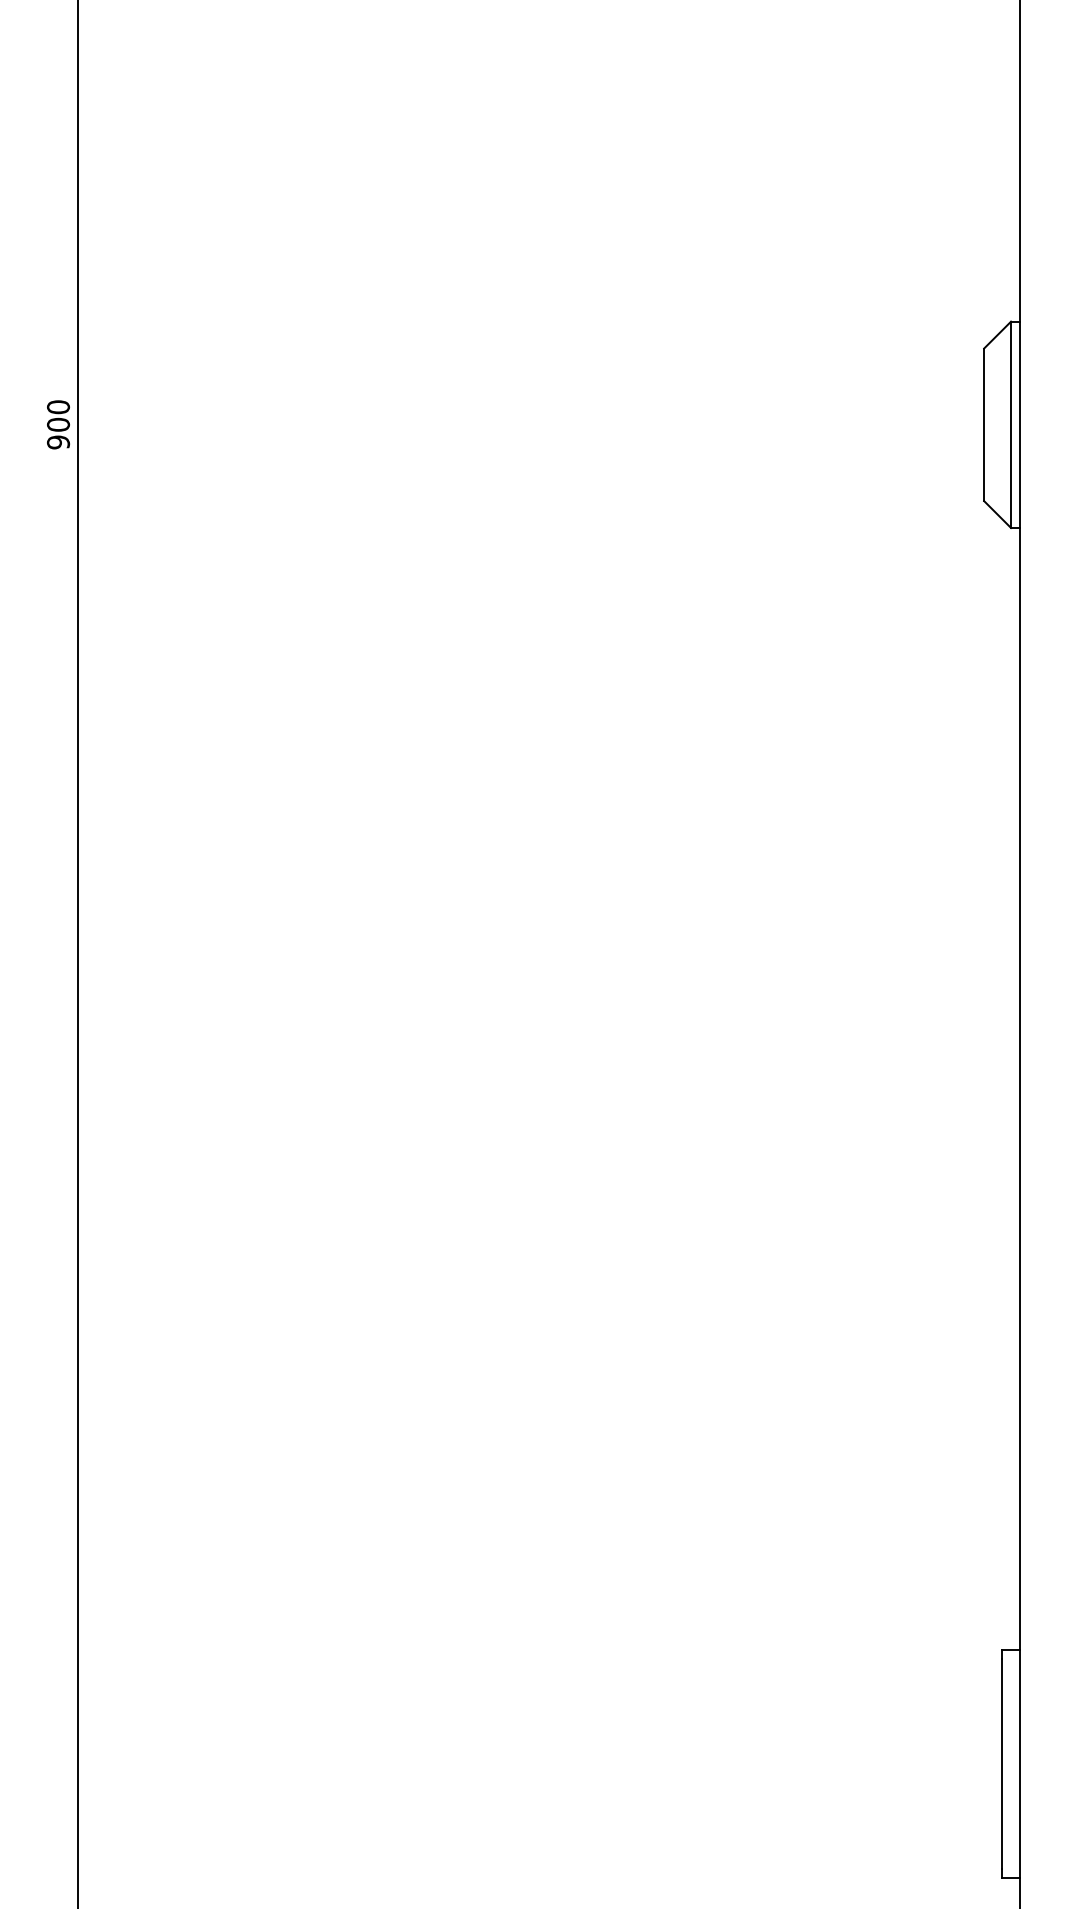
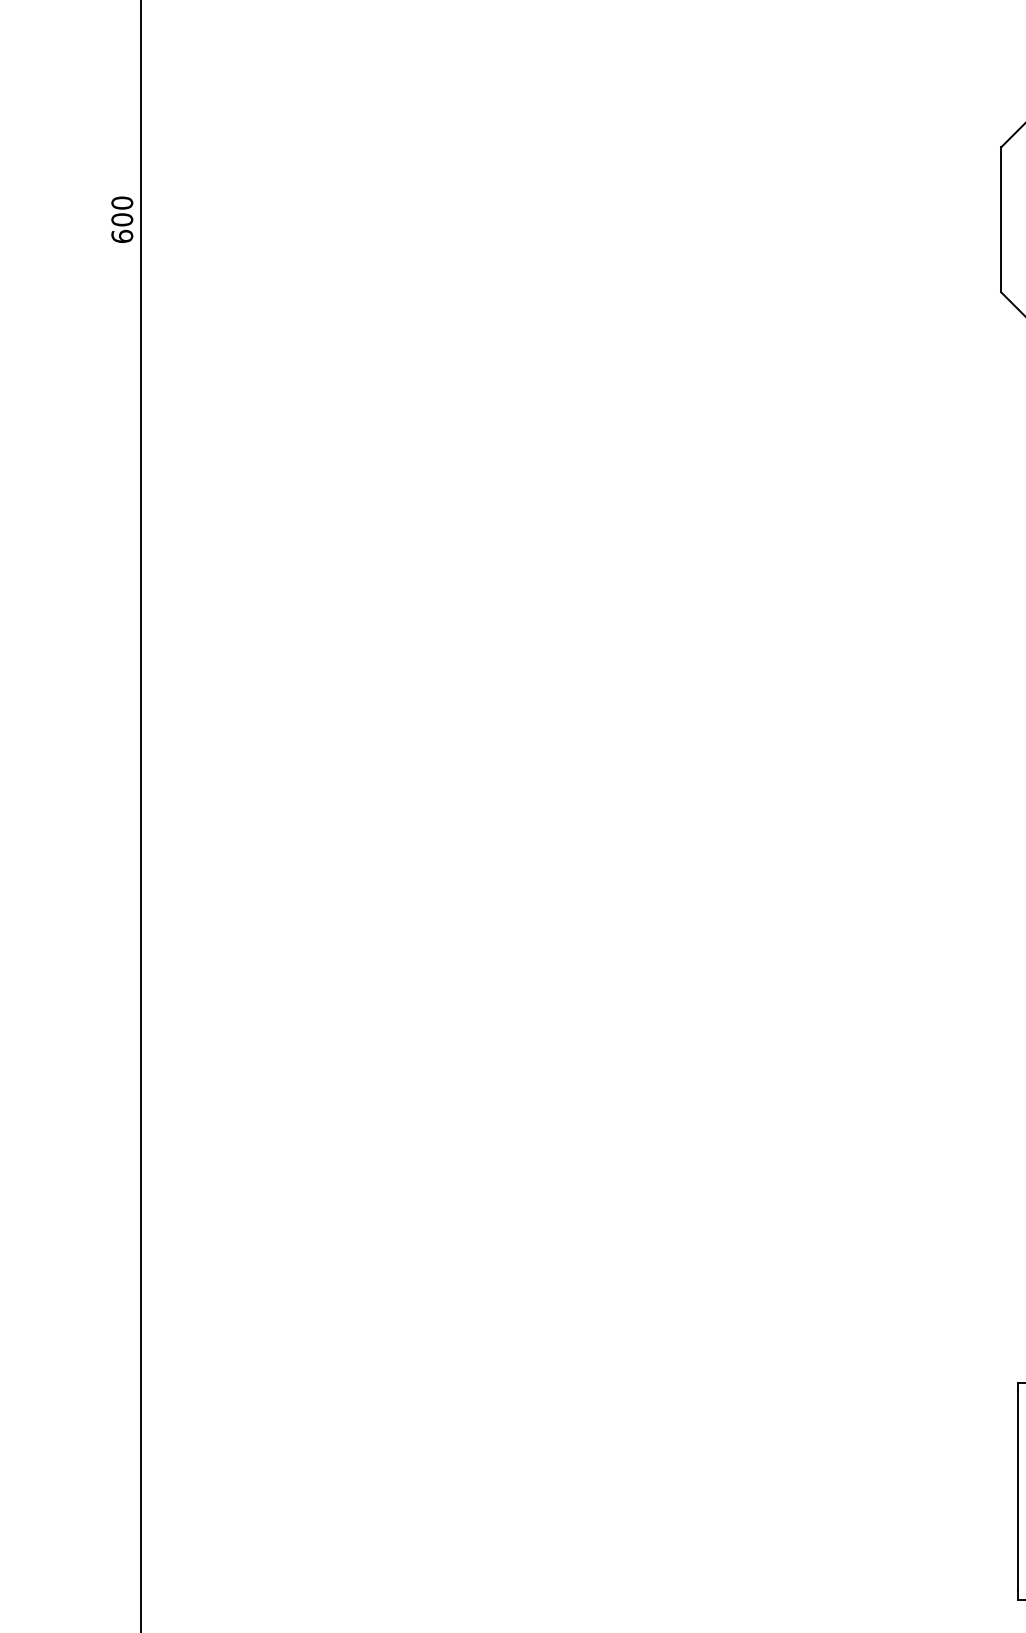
text: (58, 442) -> (122, 236), 900 -> 600

